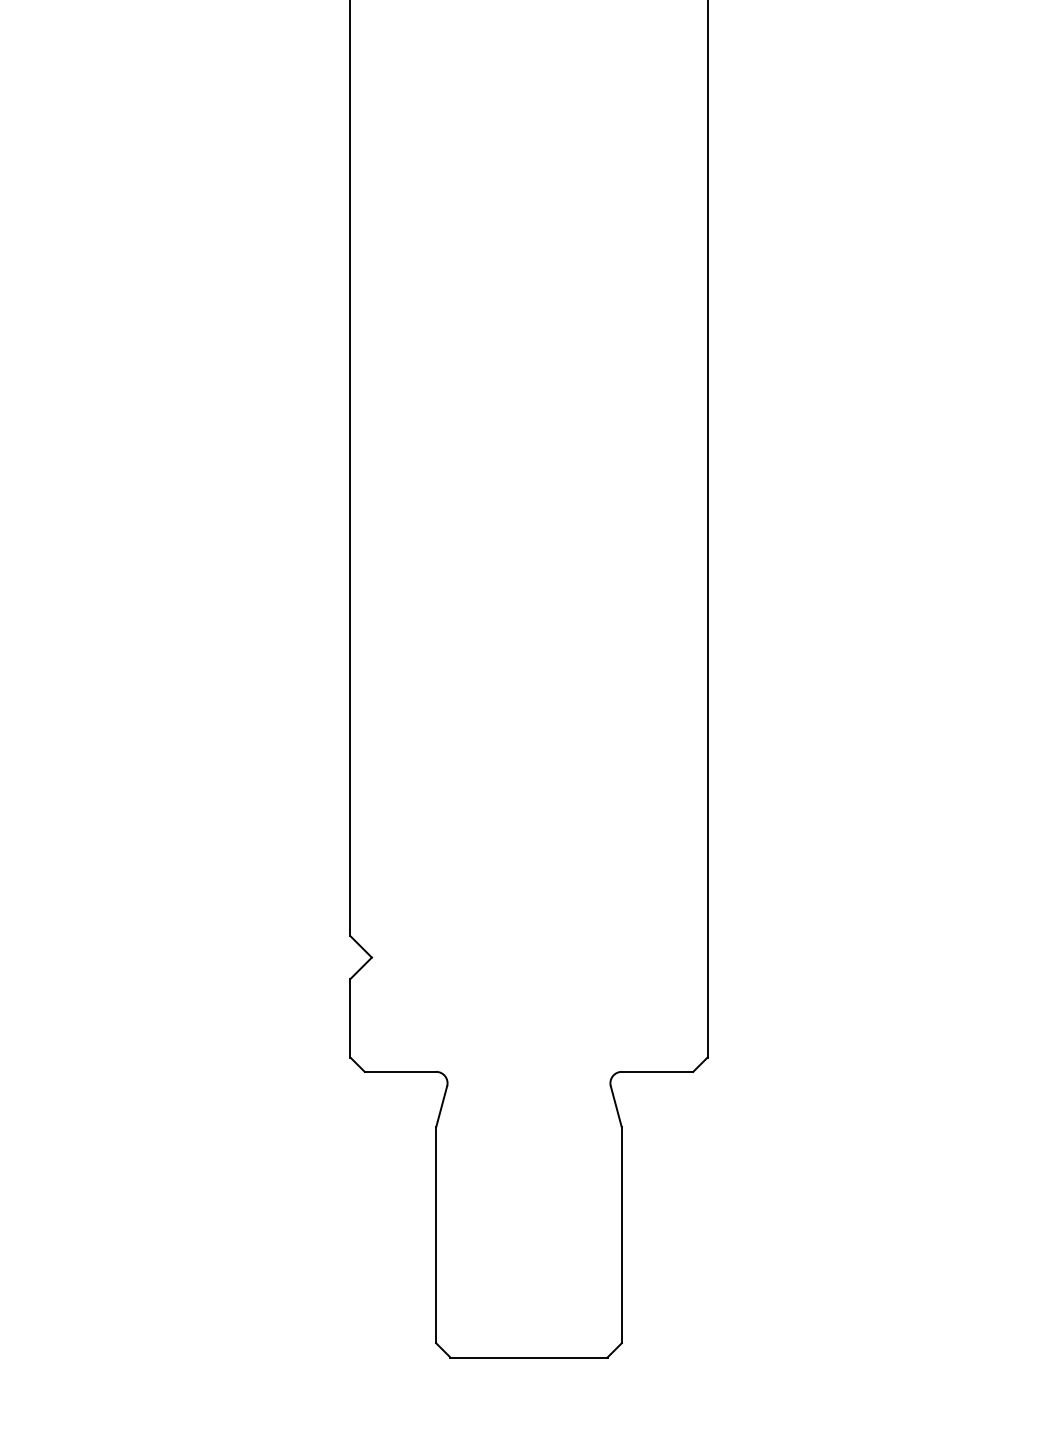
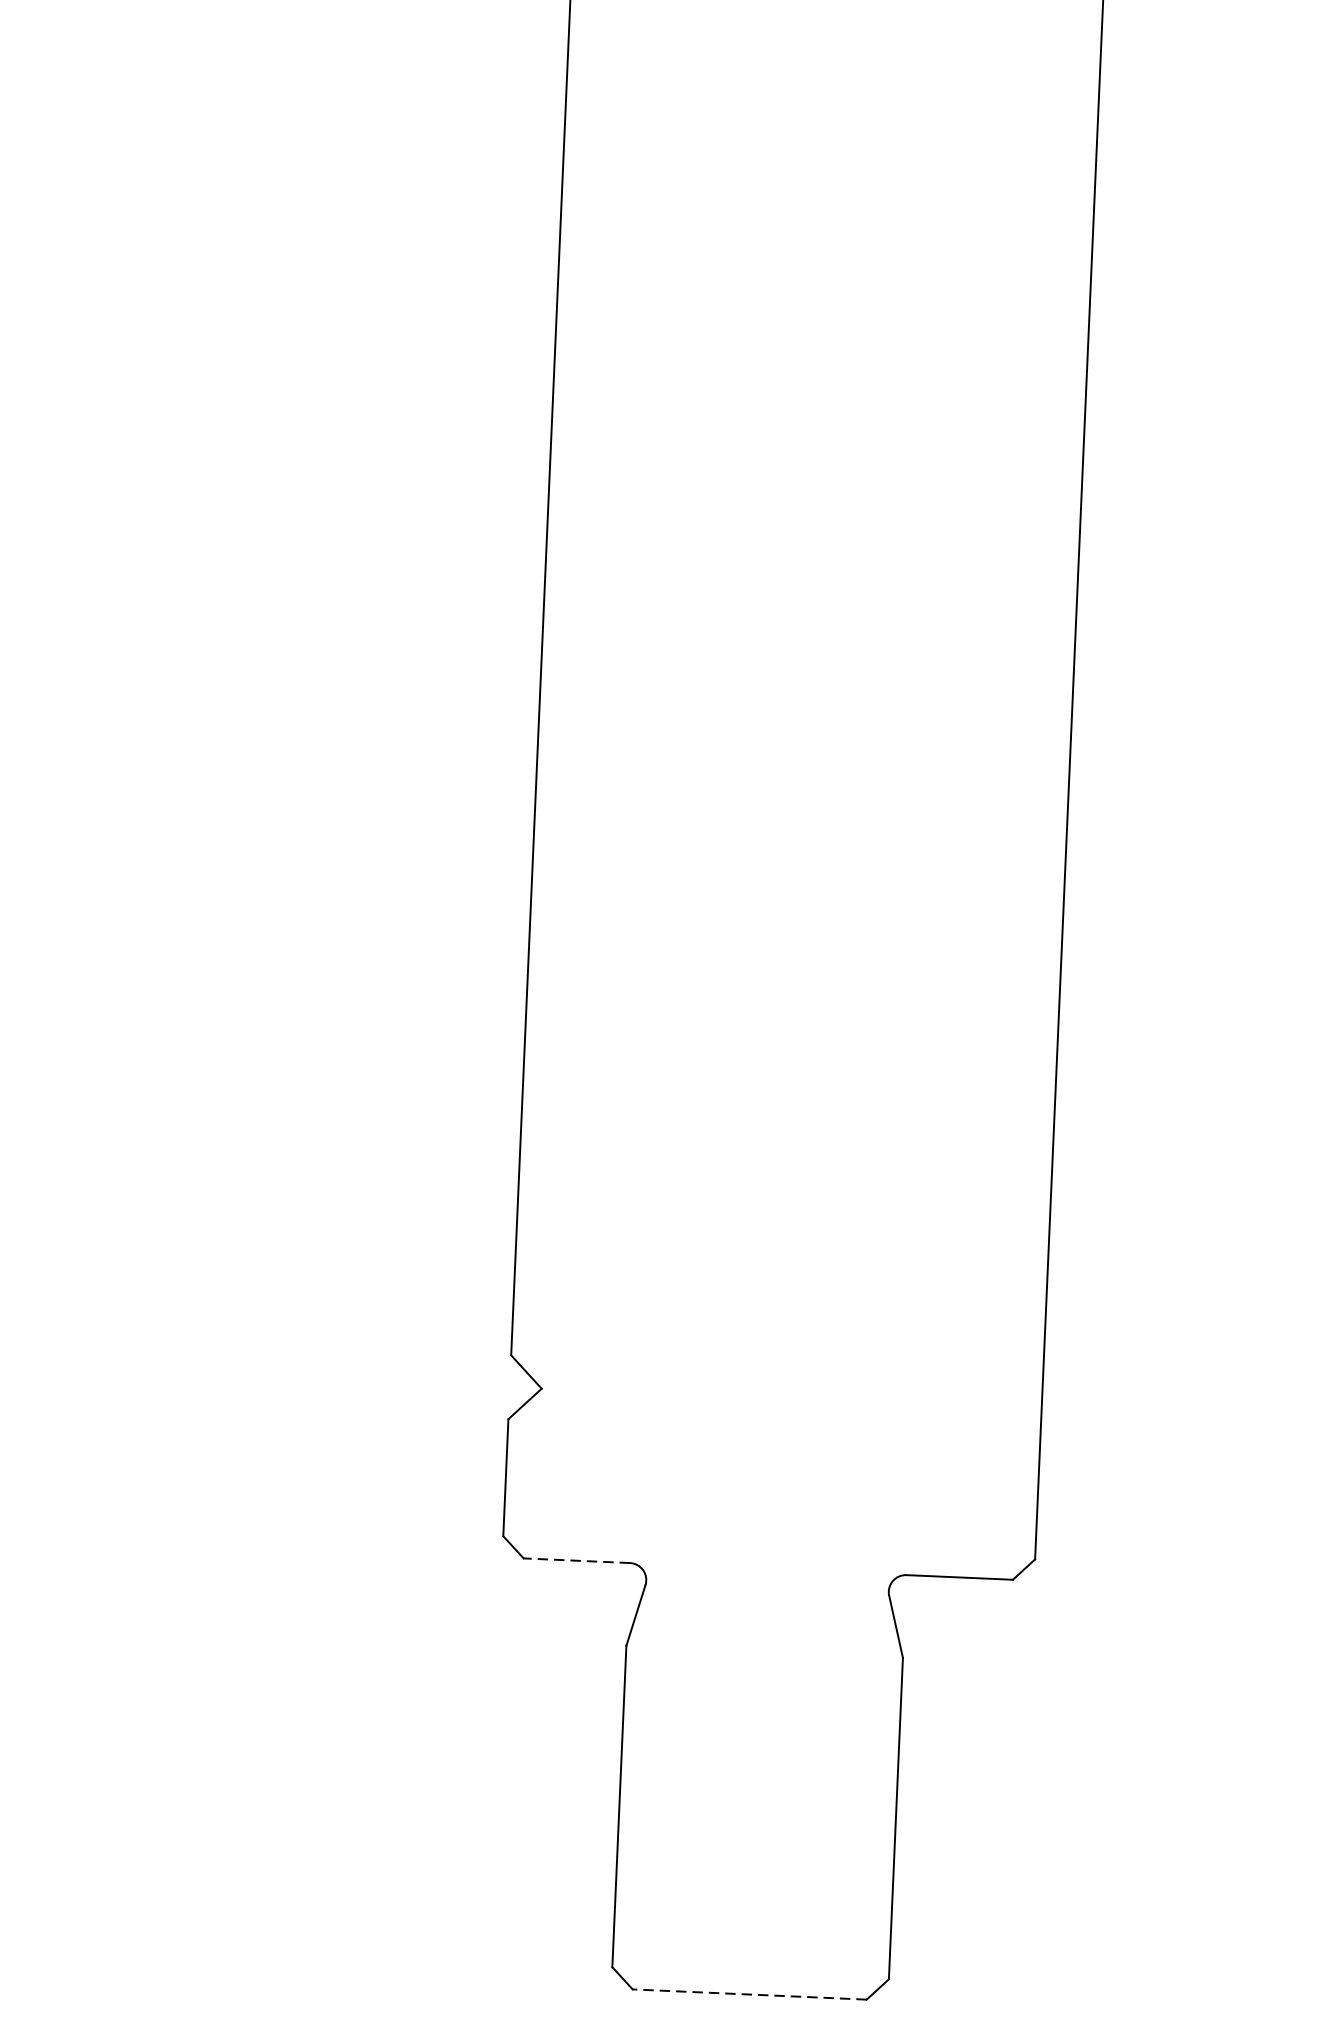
line: (400, 1071) -> (576, 1560), solid -> dashed
line: (529, 1357) -> (750, 1994), solid -> dashed

